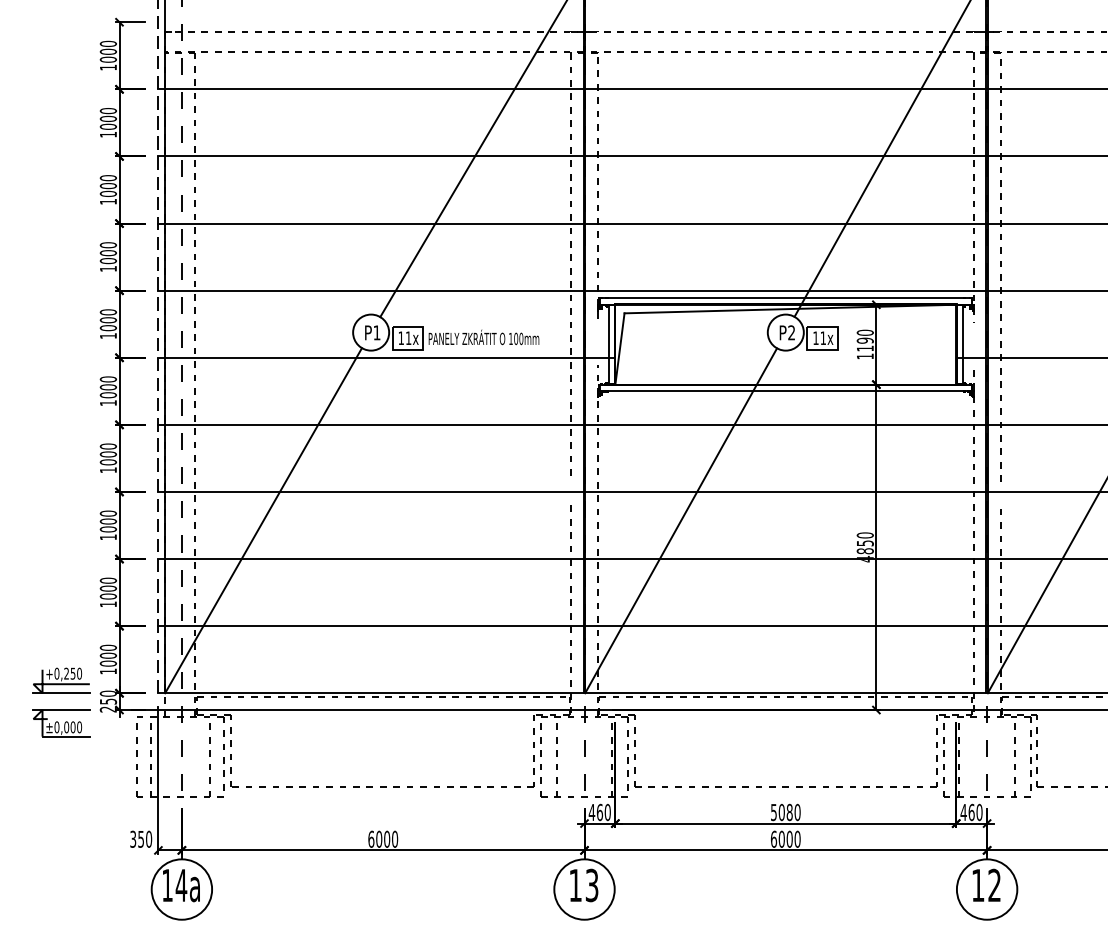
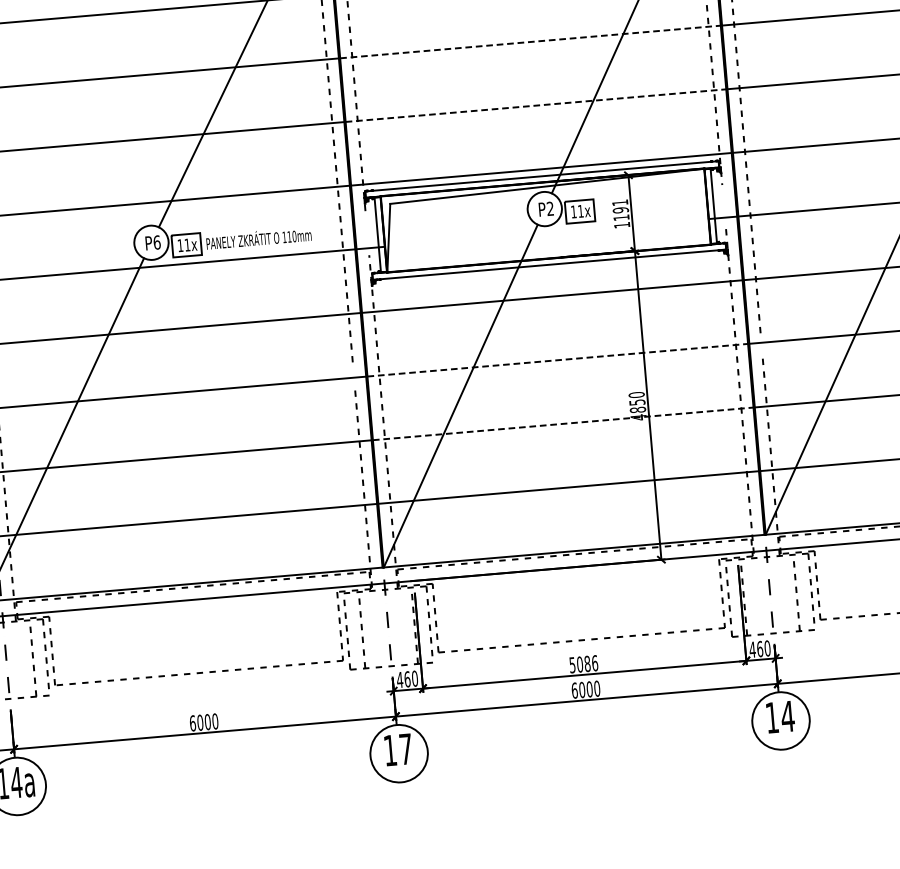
line: (785, 156) -> (530, 42), solid -> dashed
line: (785, 223) -> (535, 105), solid -> dashed
text: (376, 332) -> (156, 242), P1 -> P6
text: (864, 332) -> (619, 202), 1190 -> 1191
text: (516, 338) -> (289, 236), 100mm -> 110mm
line: (785, 491) -> (557, 359), solid -> dashed
line: (785, 559) -> (562, 424), solid -> dashed
text: (797, 811) -> (594, 662), 5080 -> 5086
text: (994, 884) -> (787, 715), 12 -> 14
text: (591, 885) -> (405, 749), 13 -> 17

